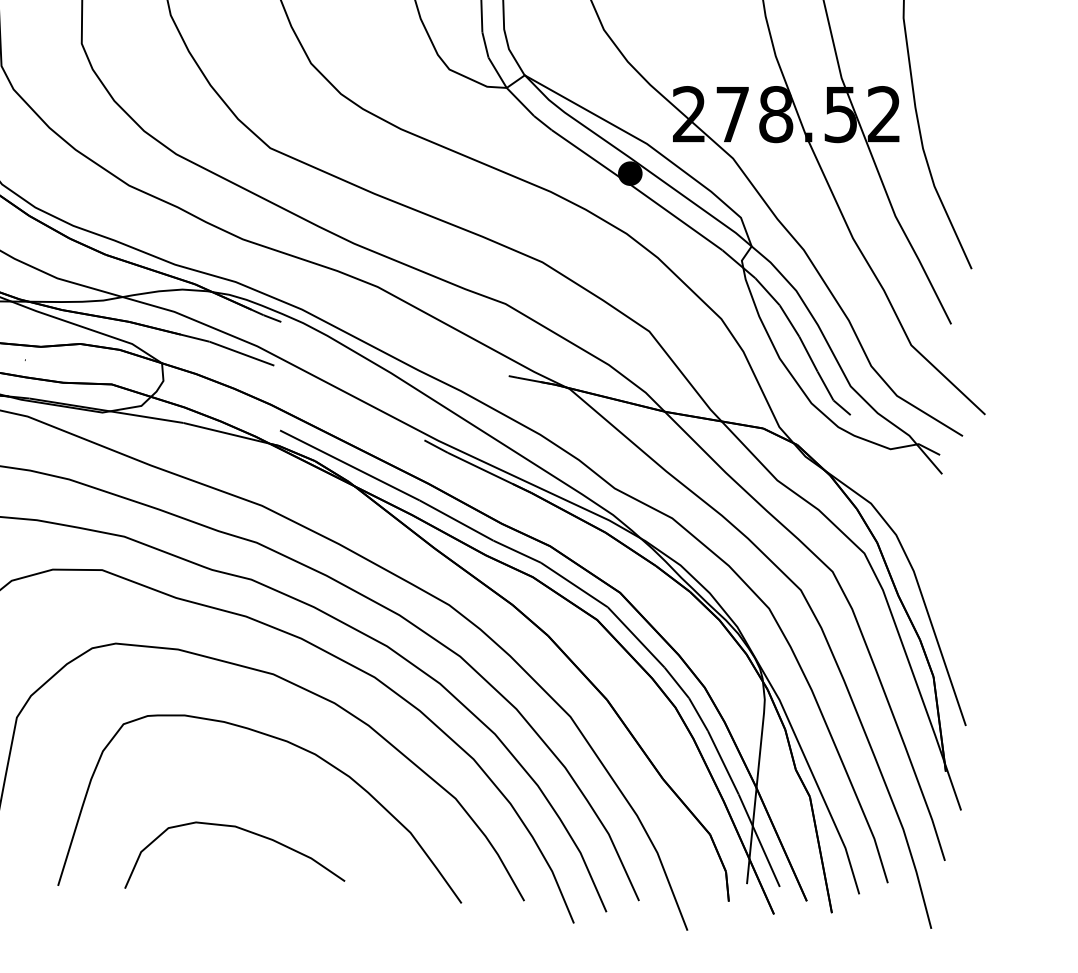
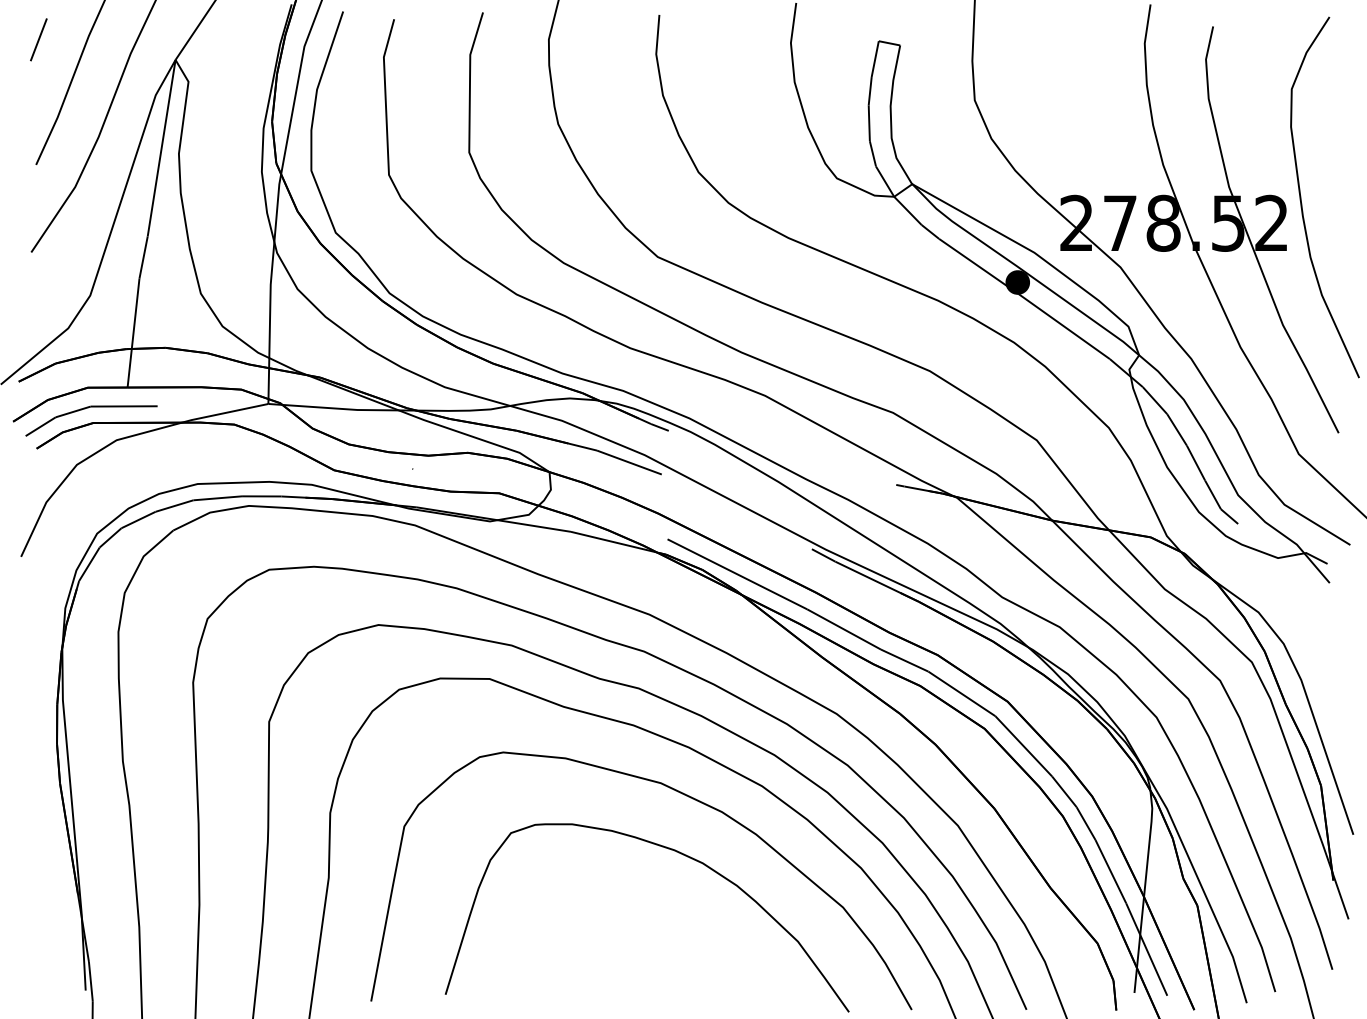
curve: (243, 830) -> (630, 939), removed

